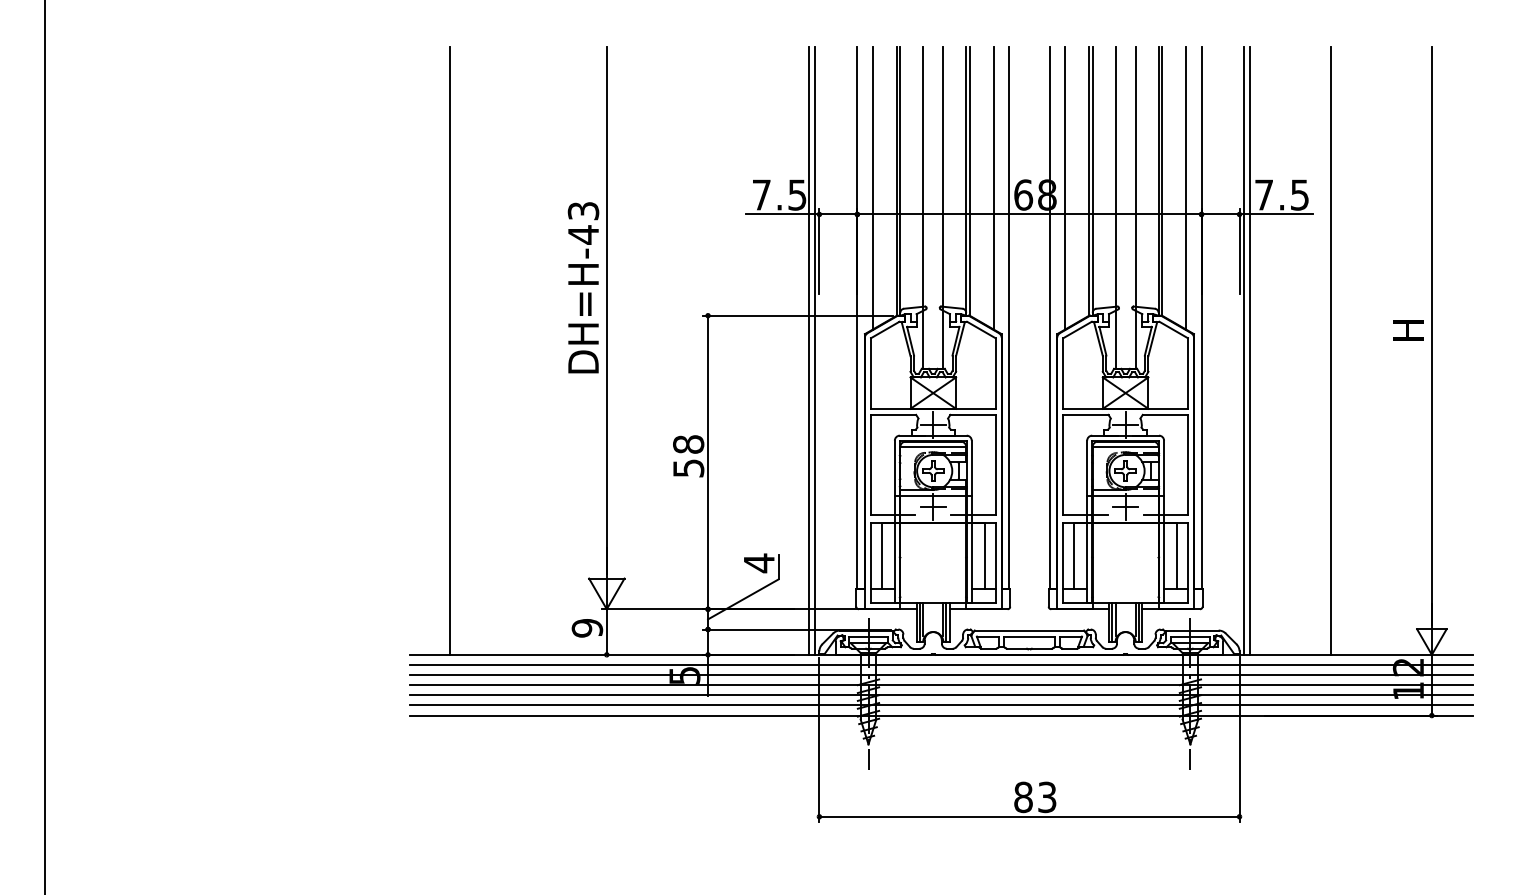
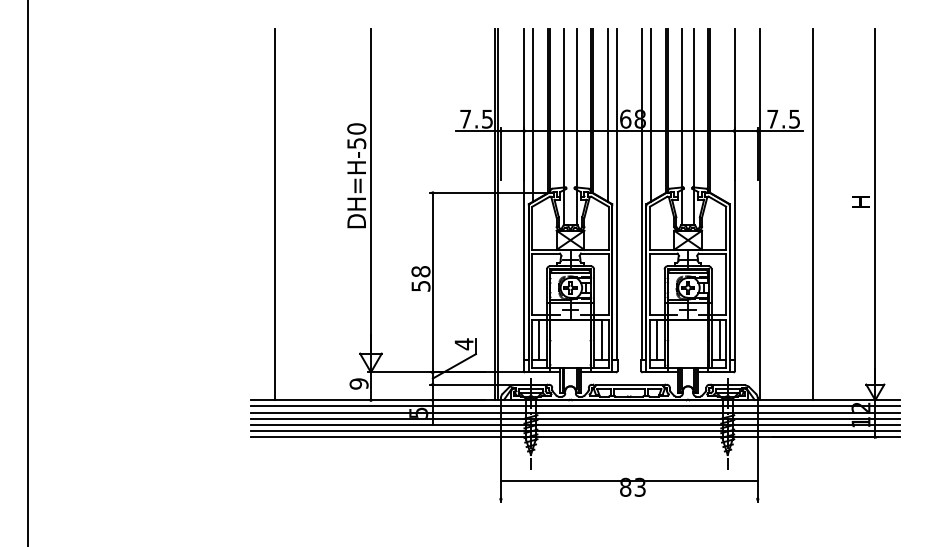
line: (1186, 187) -> (725, 114), removed
text: (583, 223) -> (356, 136), DH=H-43 -> DH=H-50
line: (1248, 350) -> (763, 214), removed
line: (1028, 817) -> (628, 481), moved

